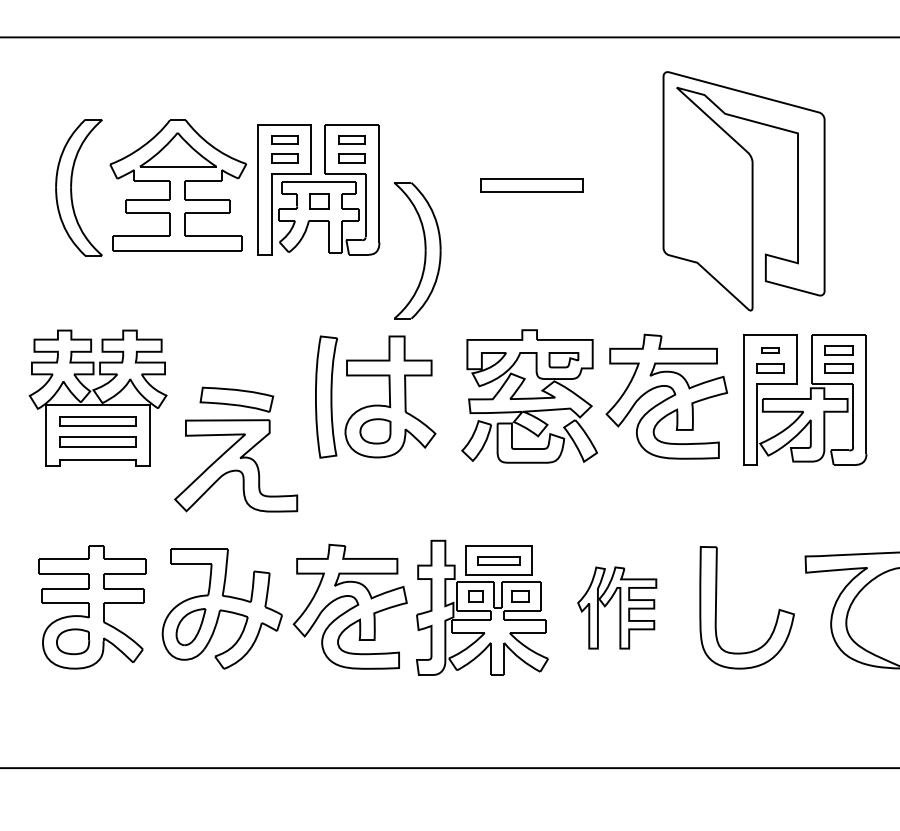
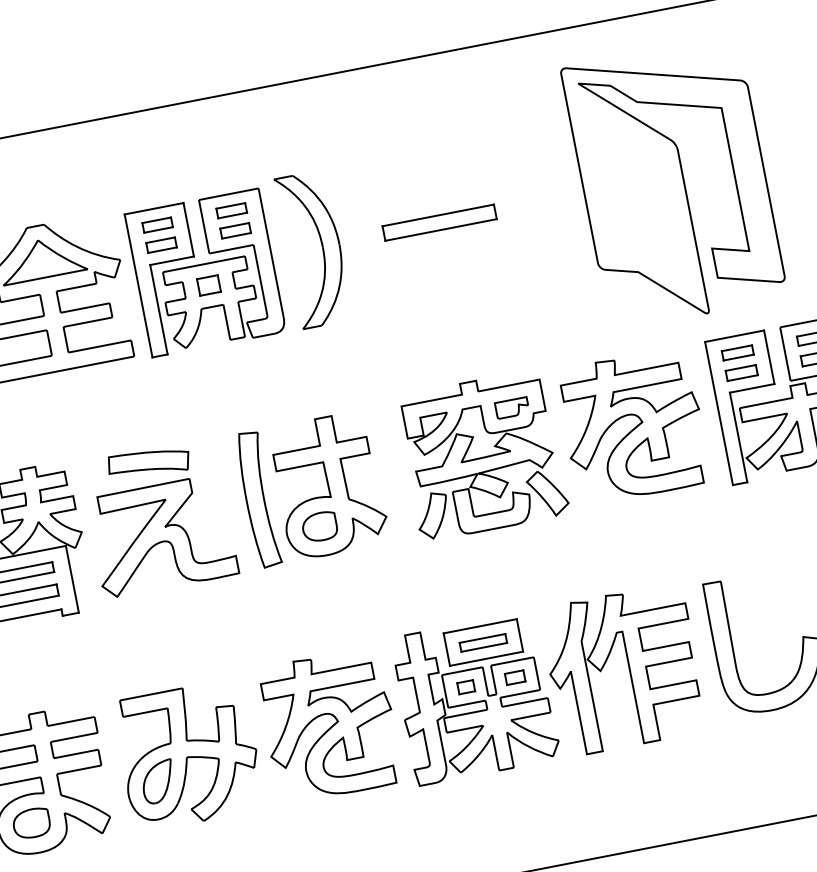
part: (424, 250) -> (321, 247), moved
part: (770, 350) -> (737, 353), size x1.67
part: (236, 449) -> (159, 518), moved
part: (617, 607) -> (624, 669), size x1.67

